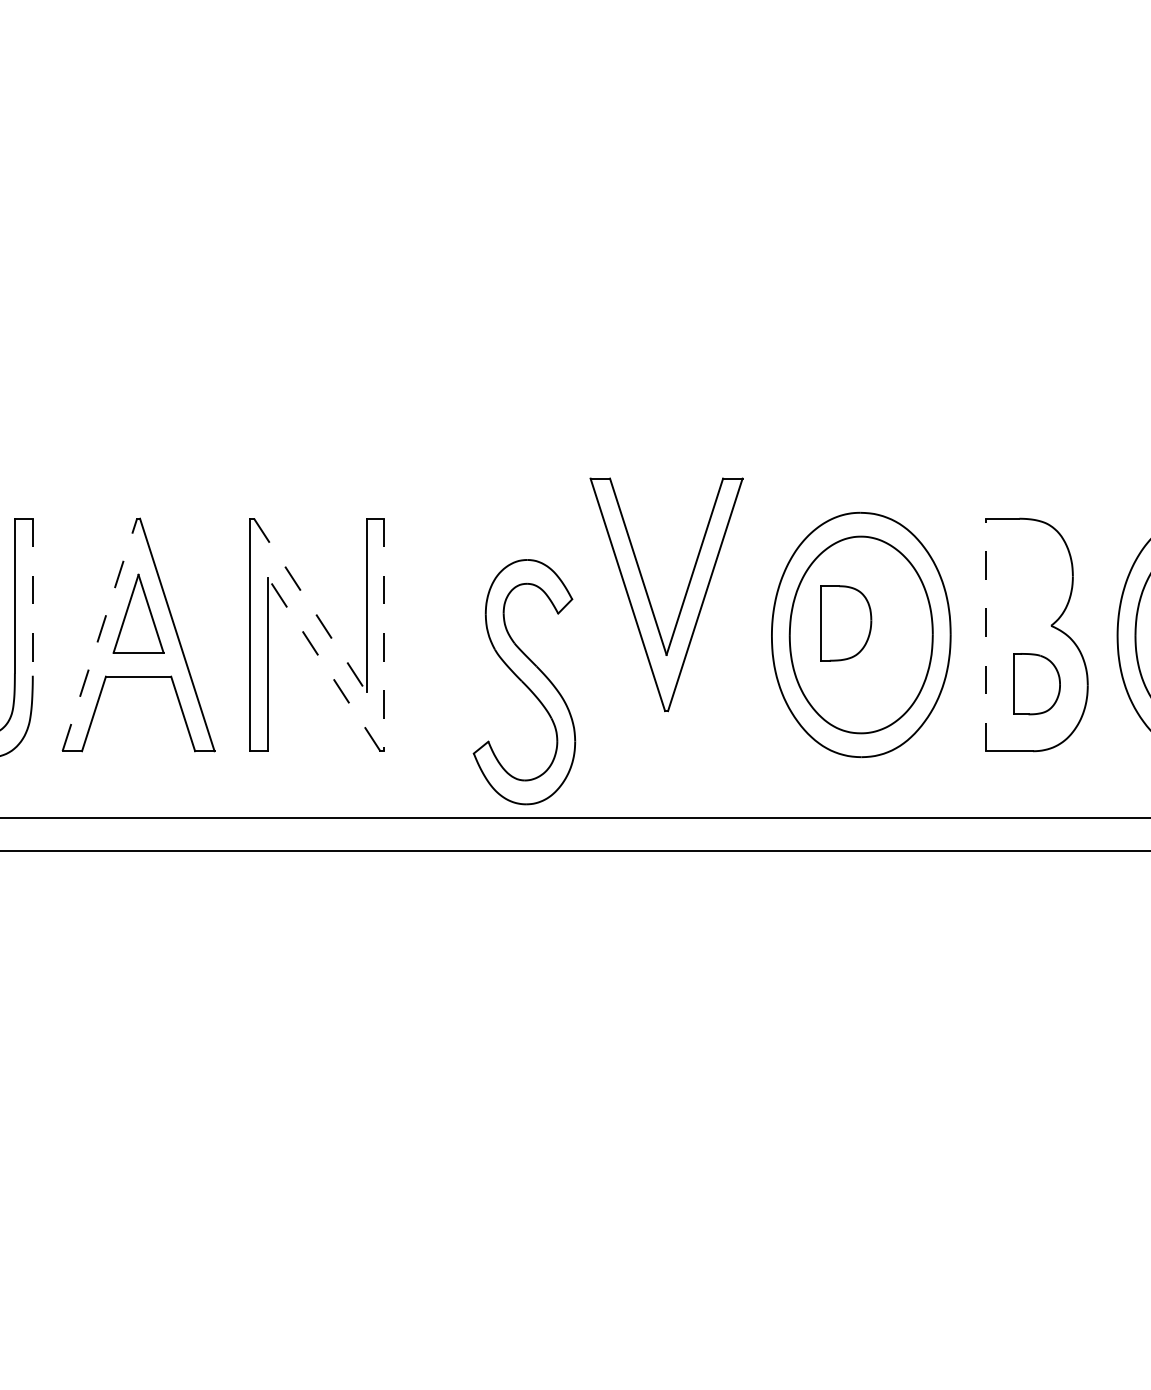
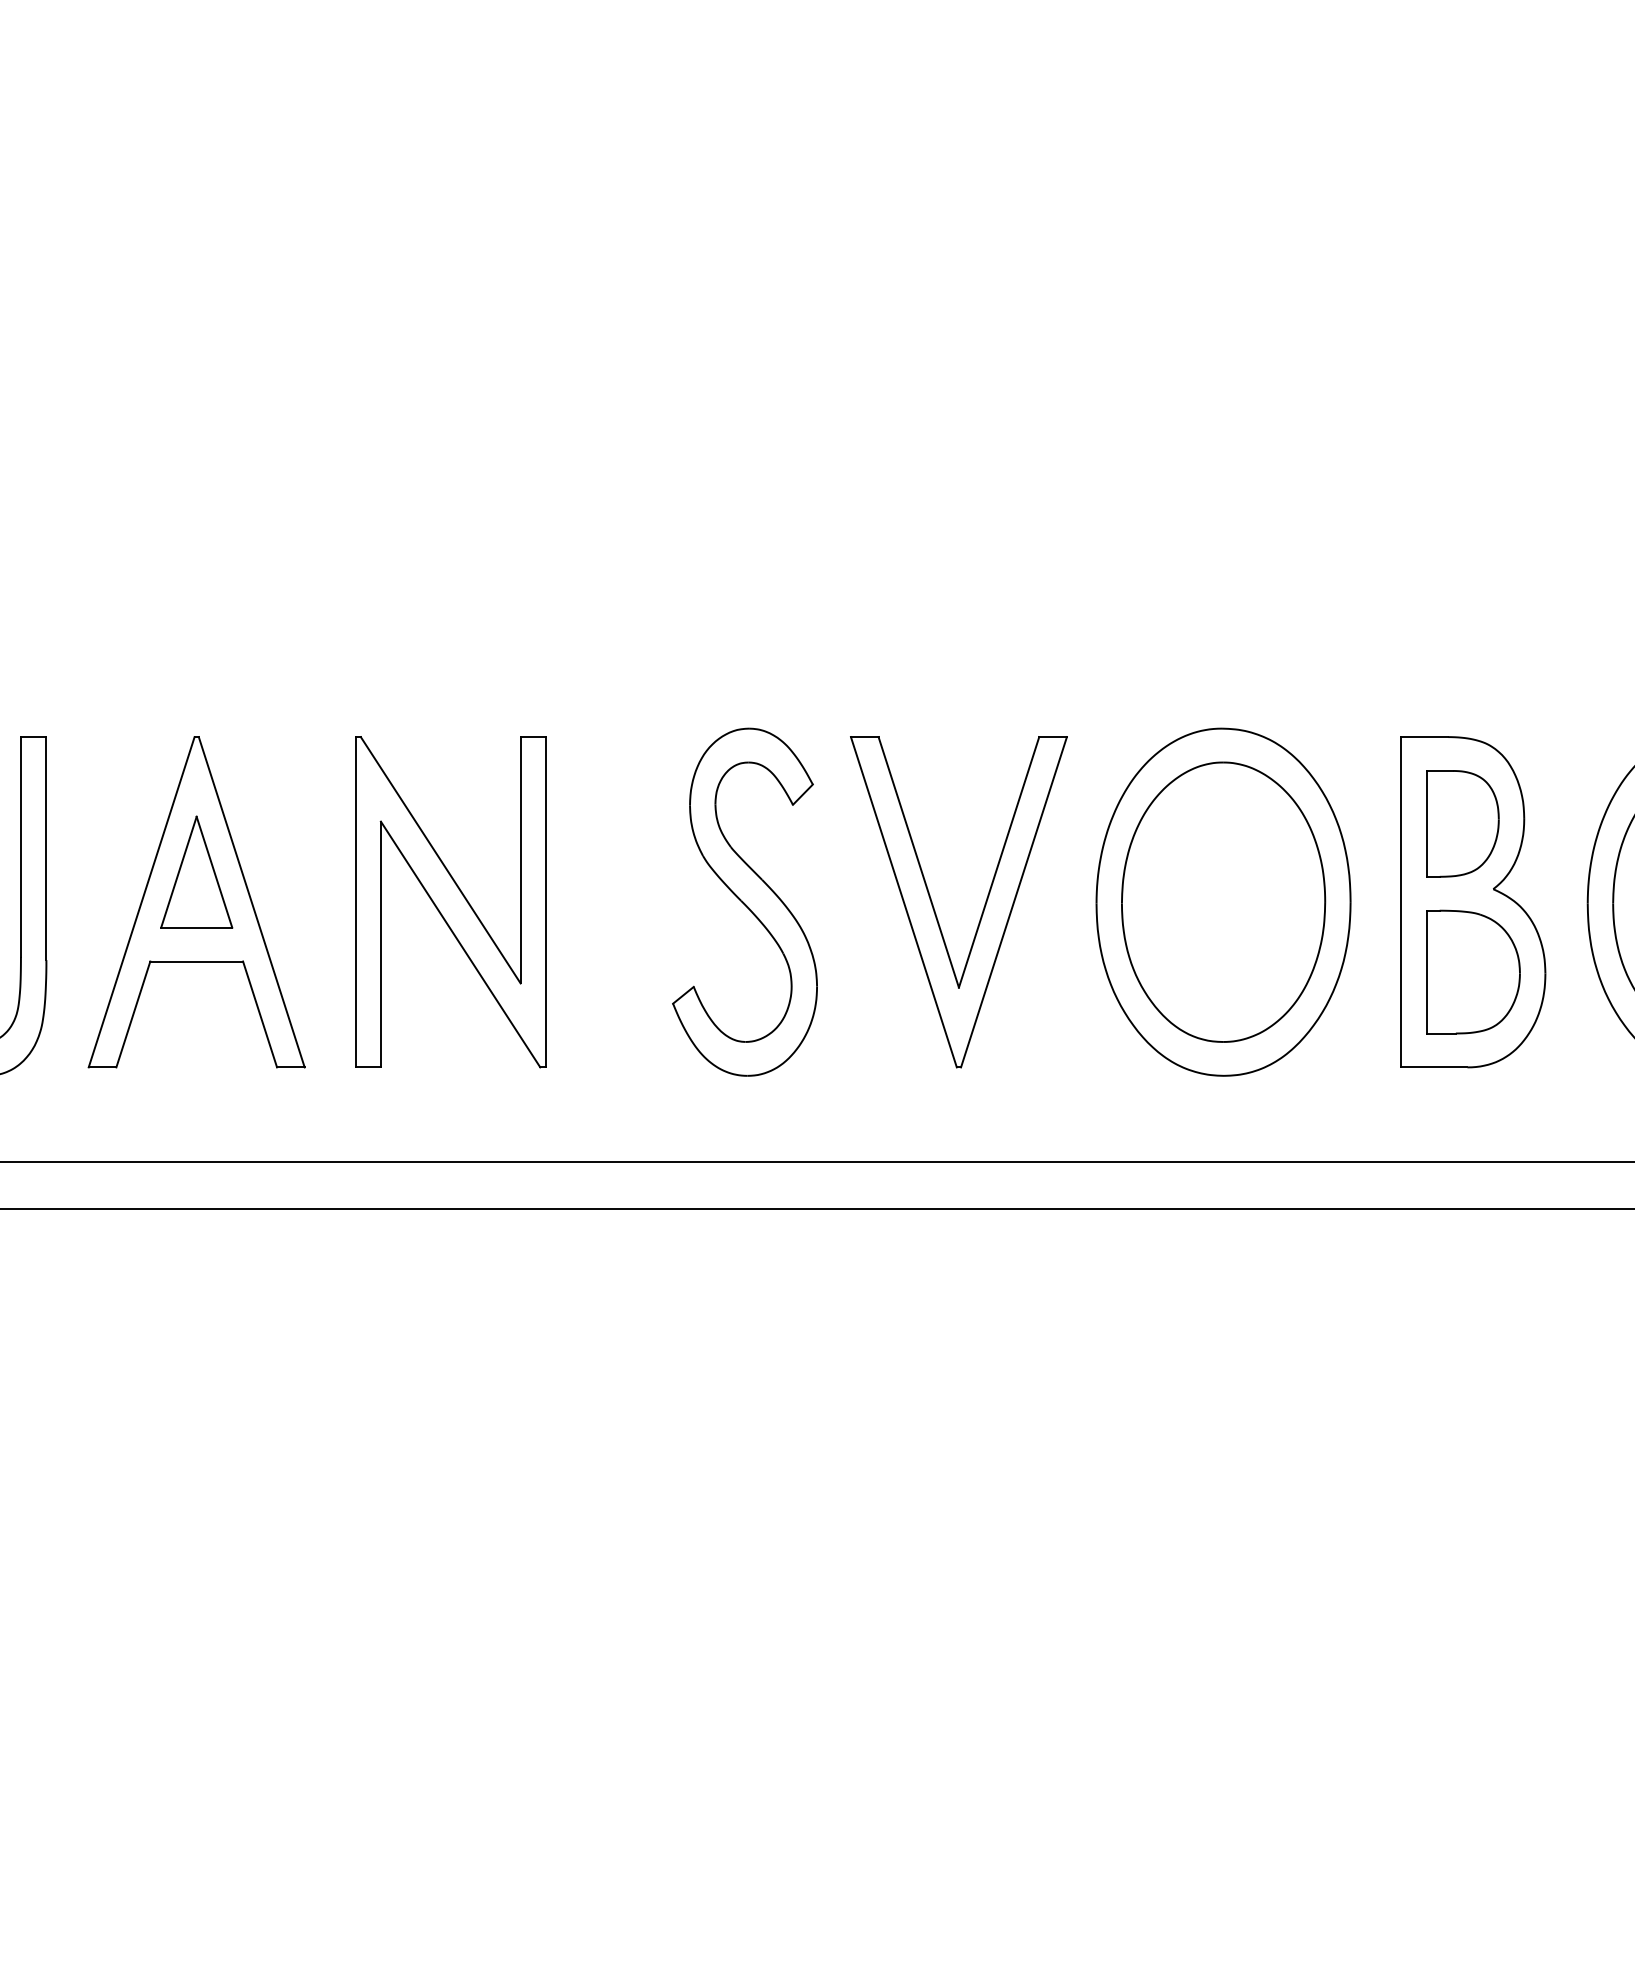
line: (32, 597) -> (46, 848), dashed -> solid
part: (650, 600) -> (935, 910), moved
line: (310, 605) -> (440, 860), dashed -> solid
part: (845, 623) -> (1462, 823), moved
line: (99, 634) -> (141, 901), dashed -> solid
line: (986, 634) -> (1401, 901), dashed -> solid
line: (384, 635) -> (546, 902), dashed -> solid
line: (324, 664) -> (460, 944), dashed -> solid
part: (524, 681) -> (744, 901), moved
part: (1037, 683) -> (1473, 971), size x1.43

